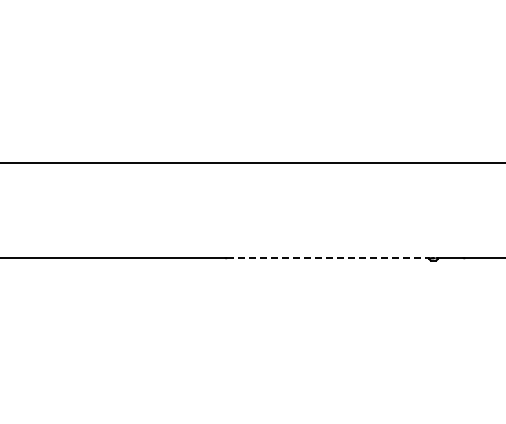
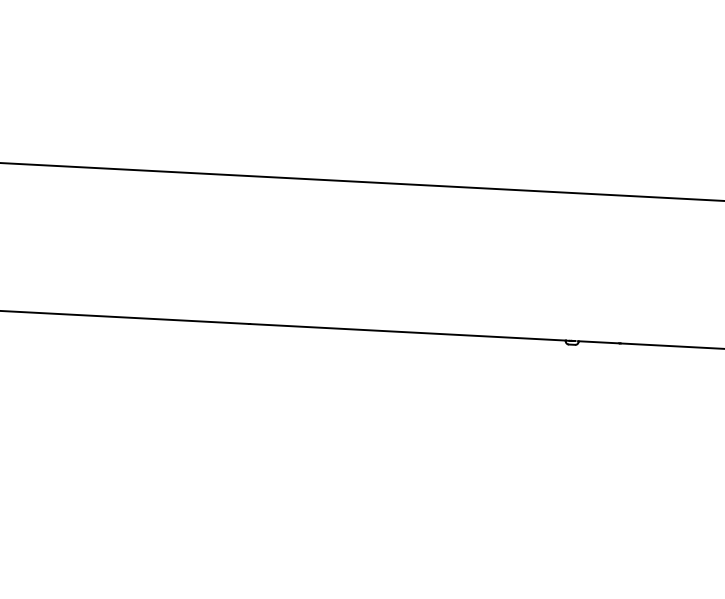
line: (328, 258) -> (408, 332), dashed -> solid

